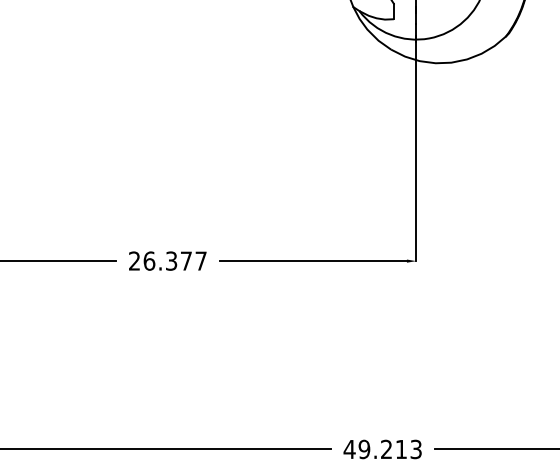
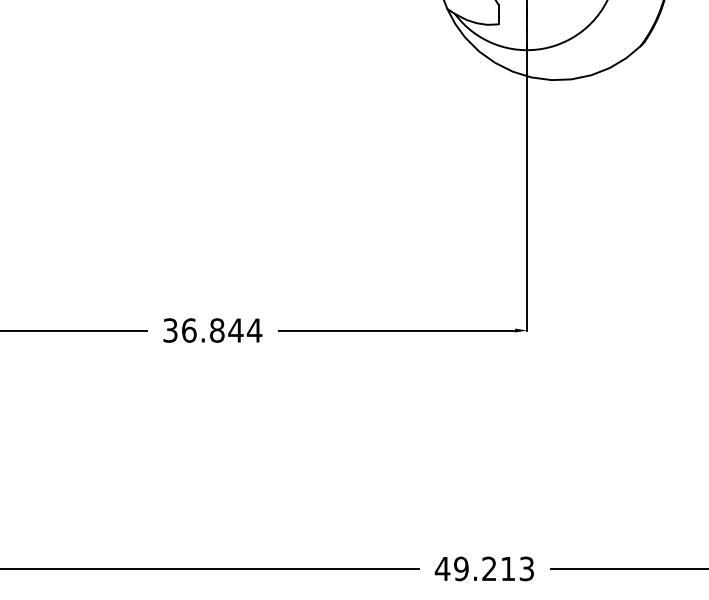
text: (168, 260) -> (213, 329), 26.377 -> 36.844

